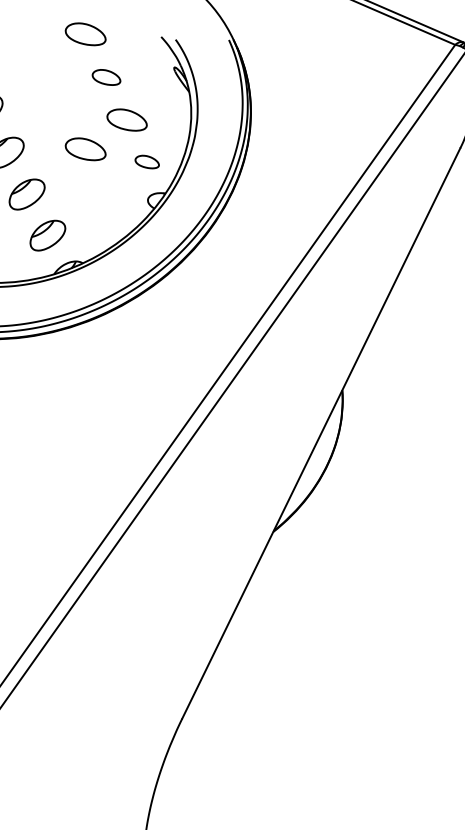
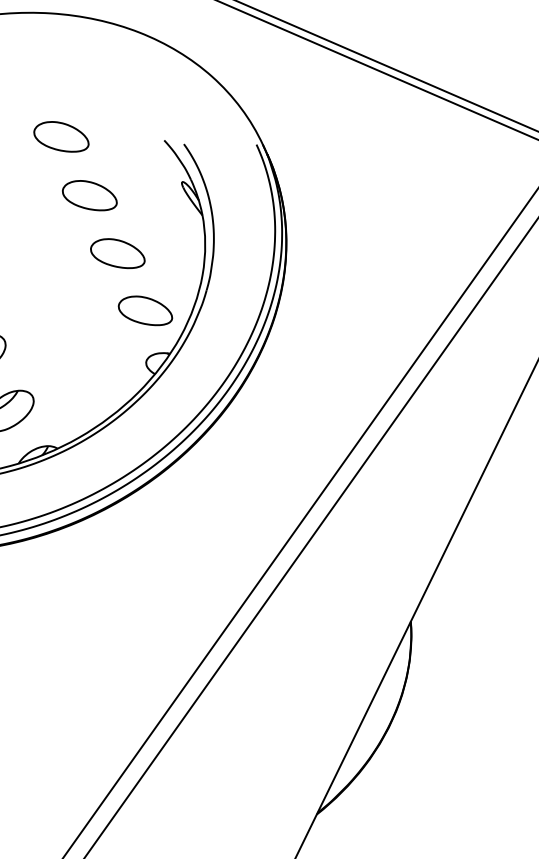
part: (106, 77) -> (89, 195), size x1.43
part: (85, 149) -> (61, 293), removed
part: (146, 161) -> (144, 310), size x1.67

